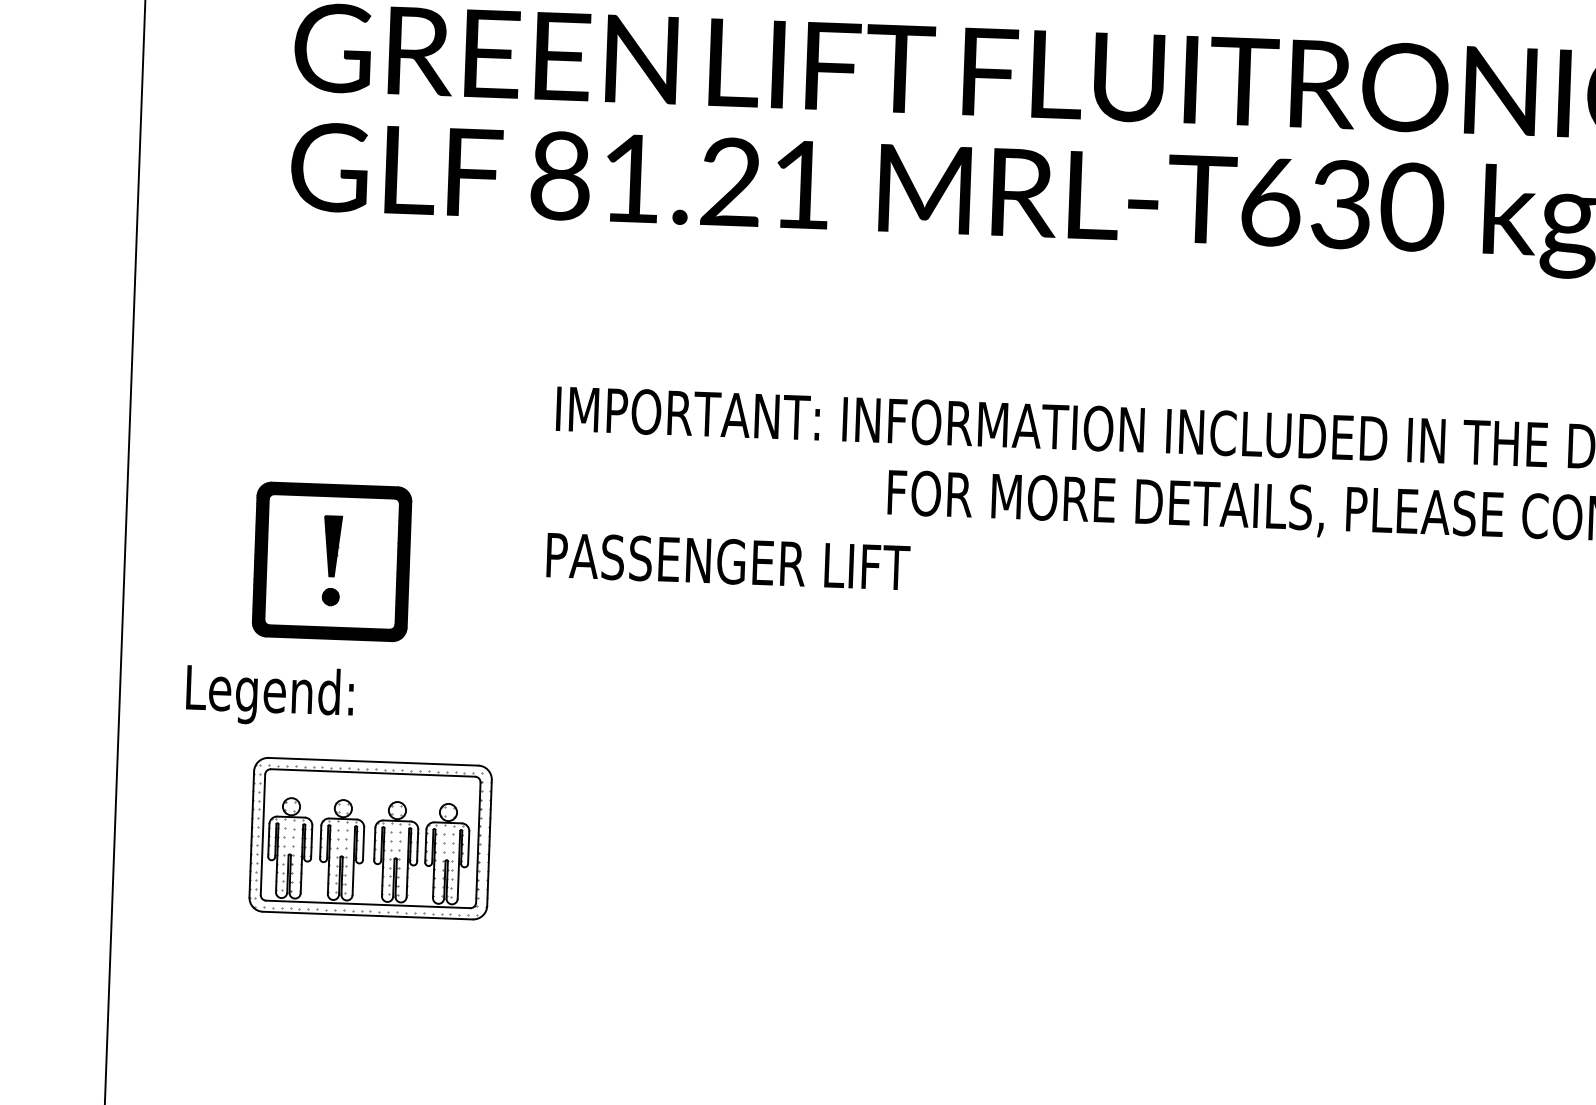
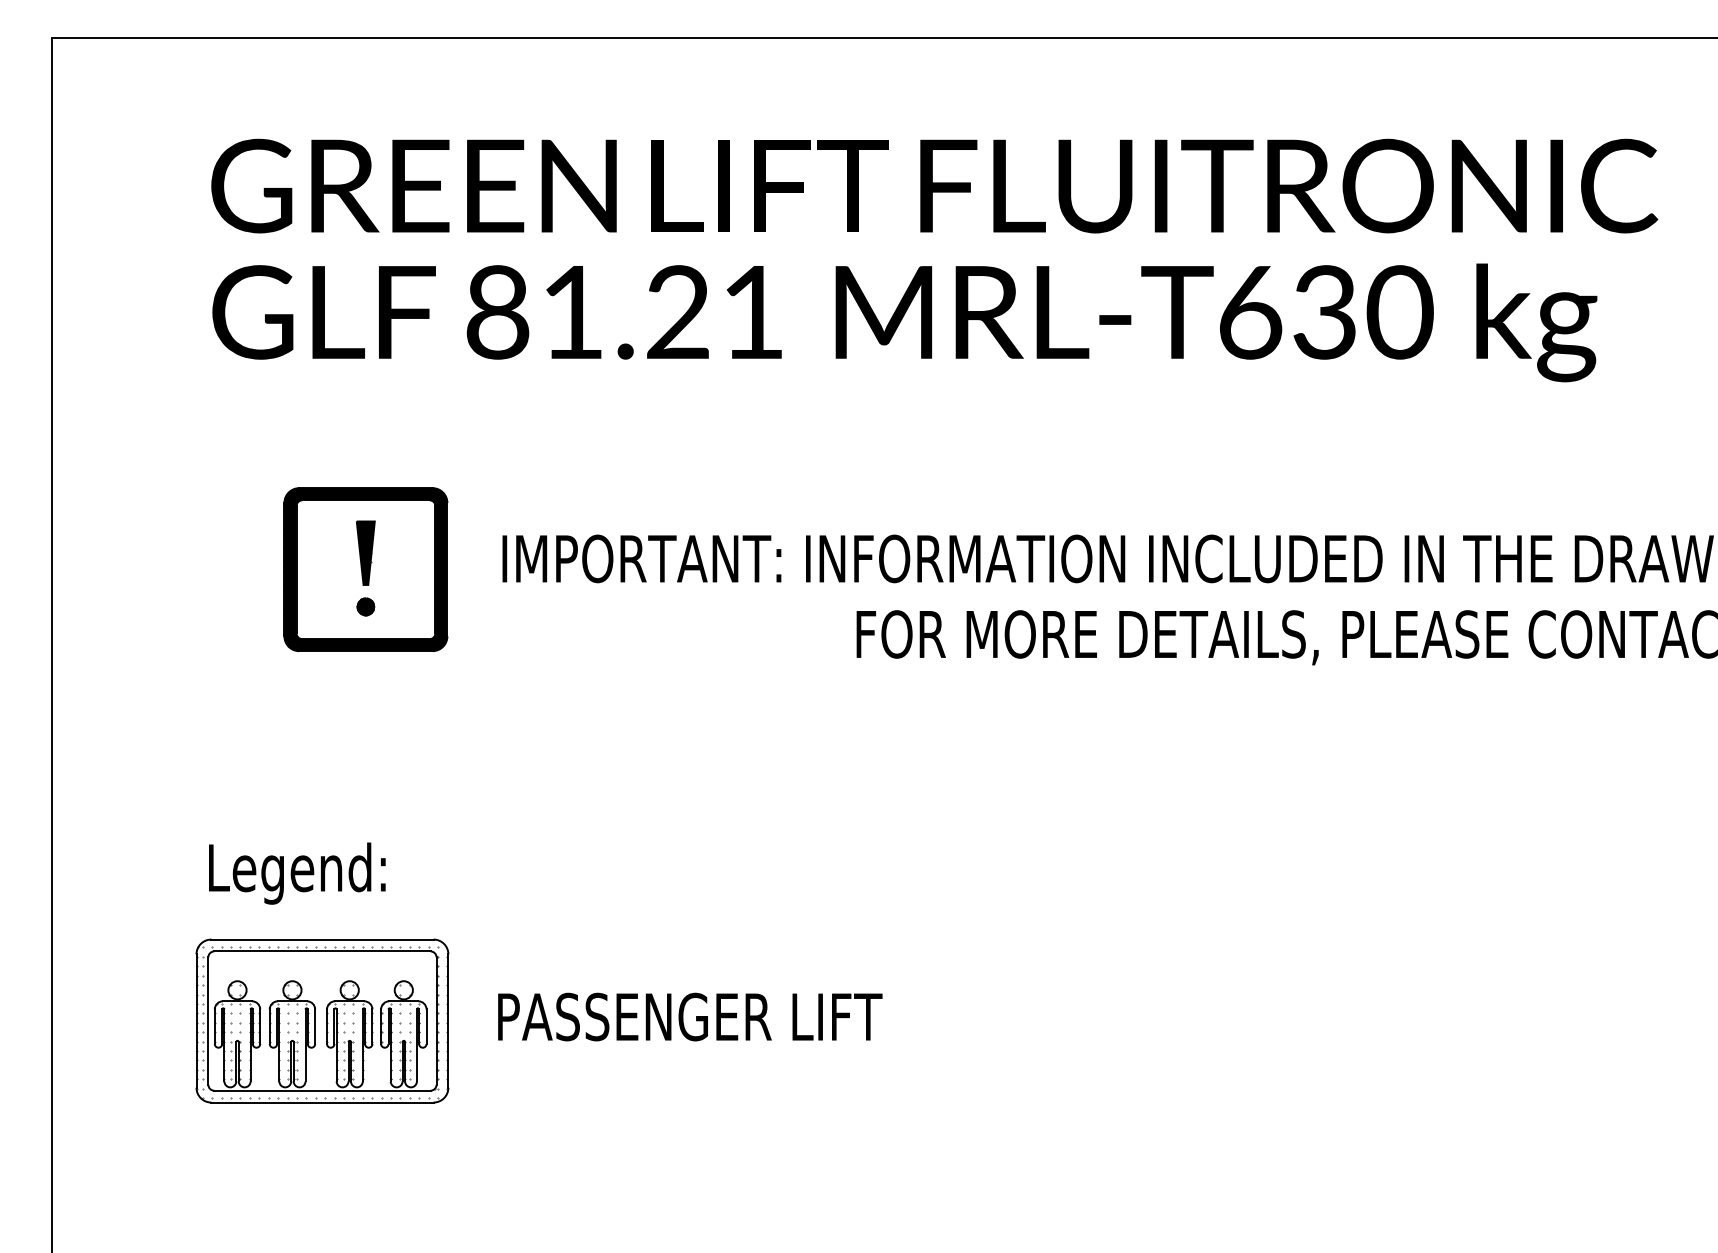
part: (331, 561) -> (365, 569), moved
text: (728, 561) -> (690, 1016), moved
text: (270, 695) -> (297, 873), moved

